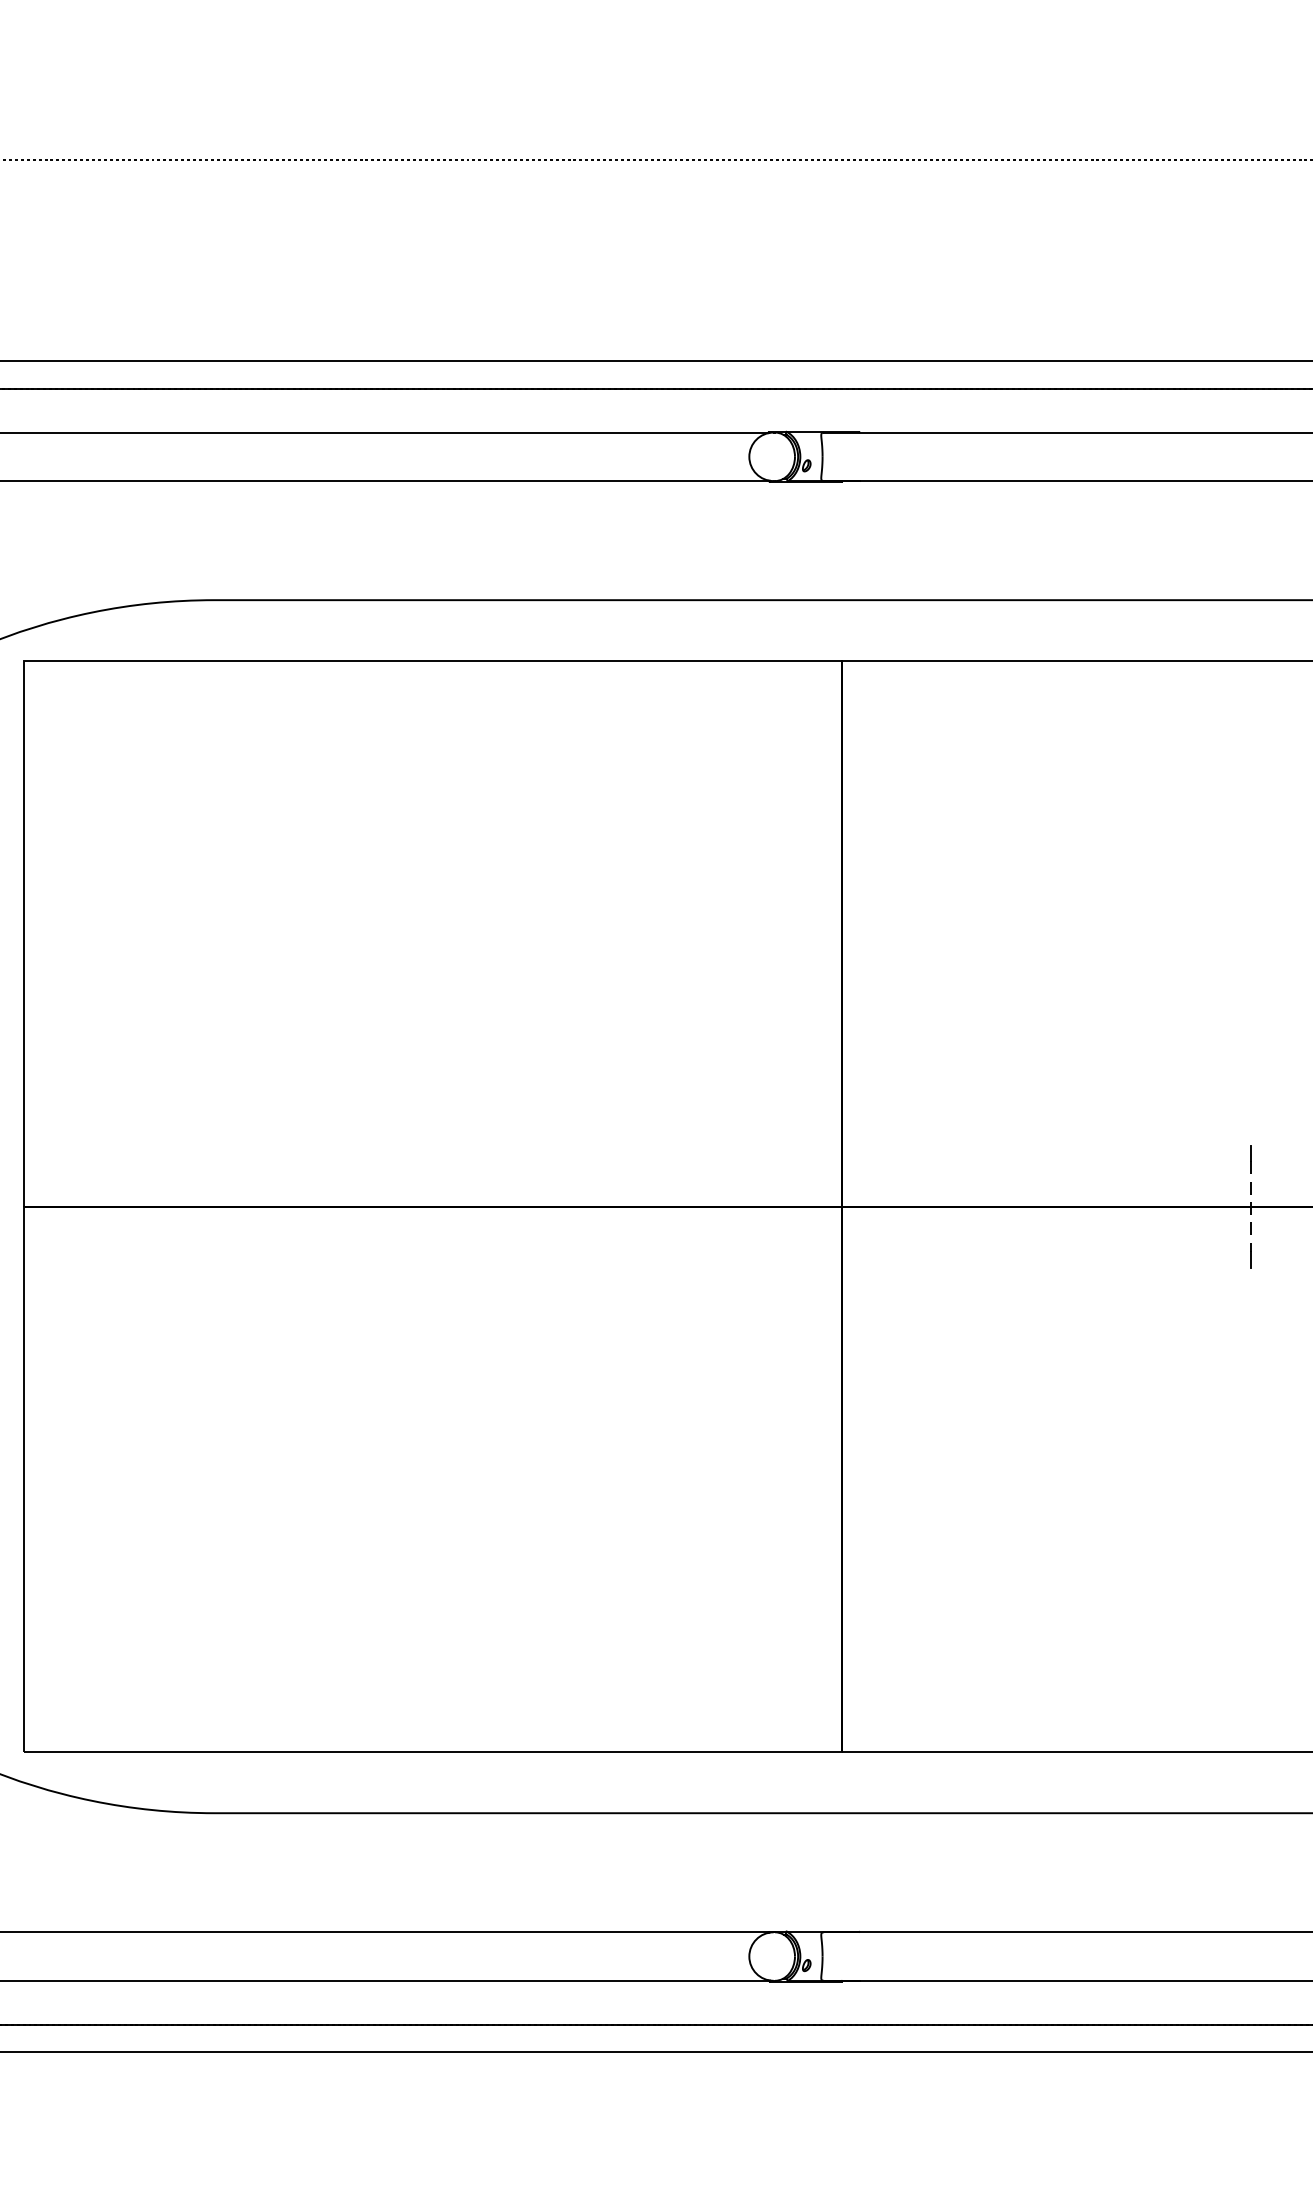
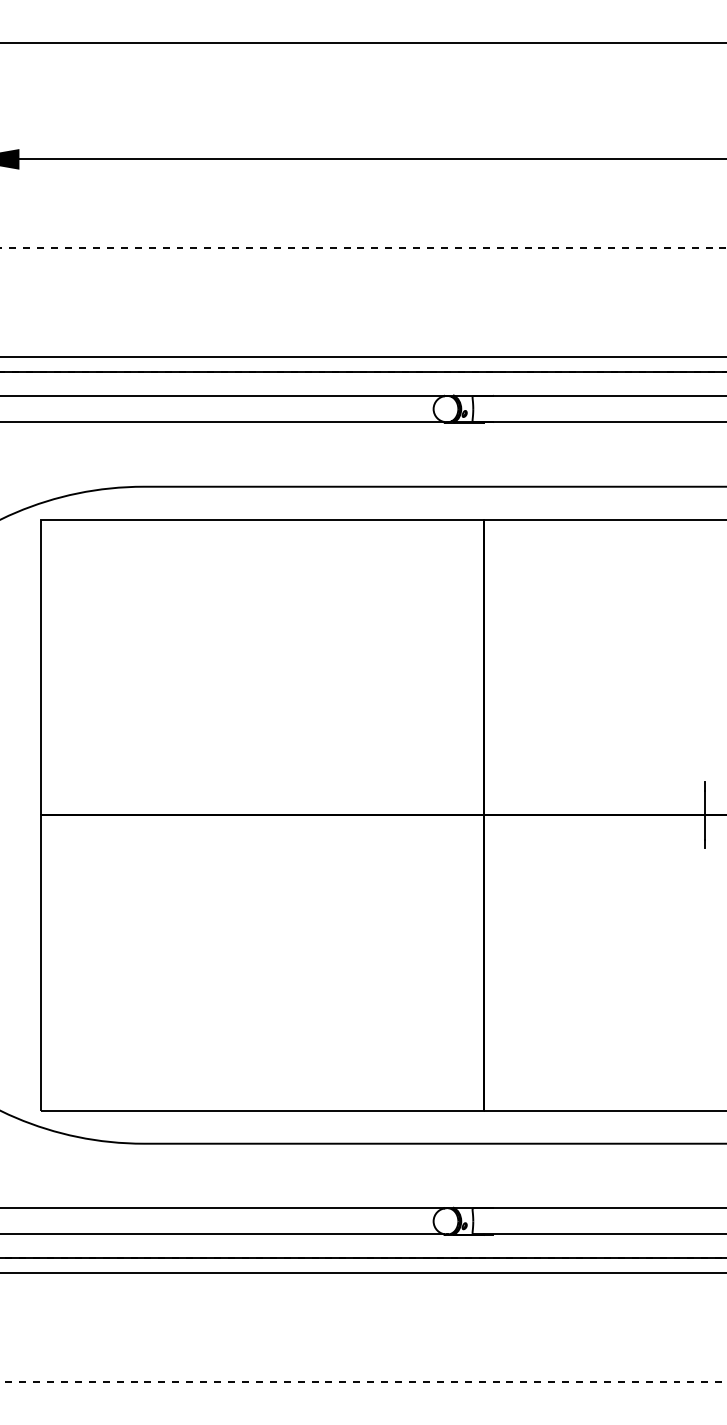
line: (1251, 1207) -> (705, 815), dashed -> solid

